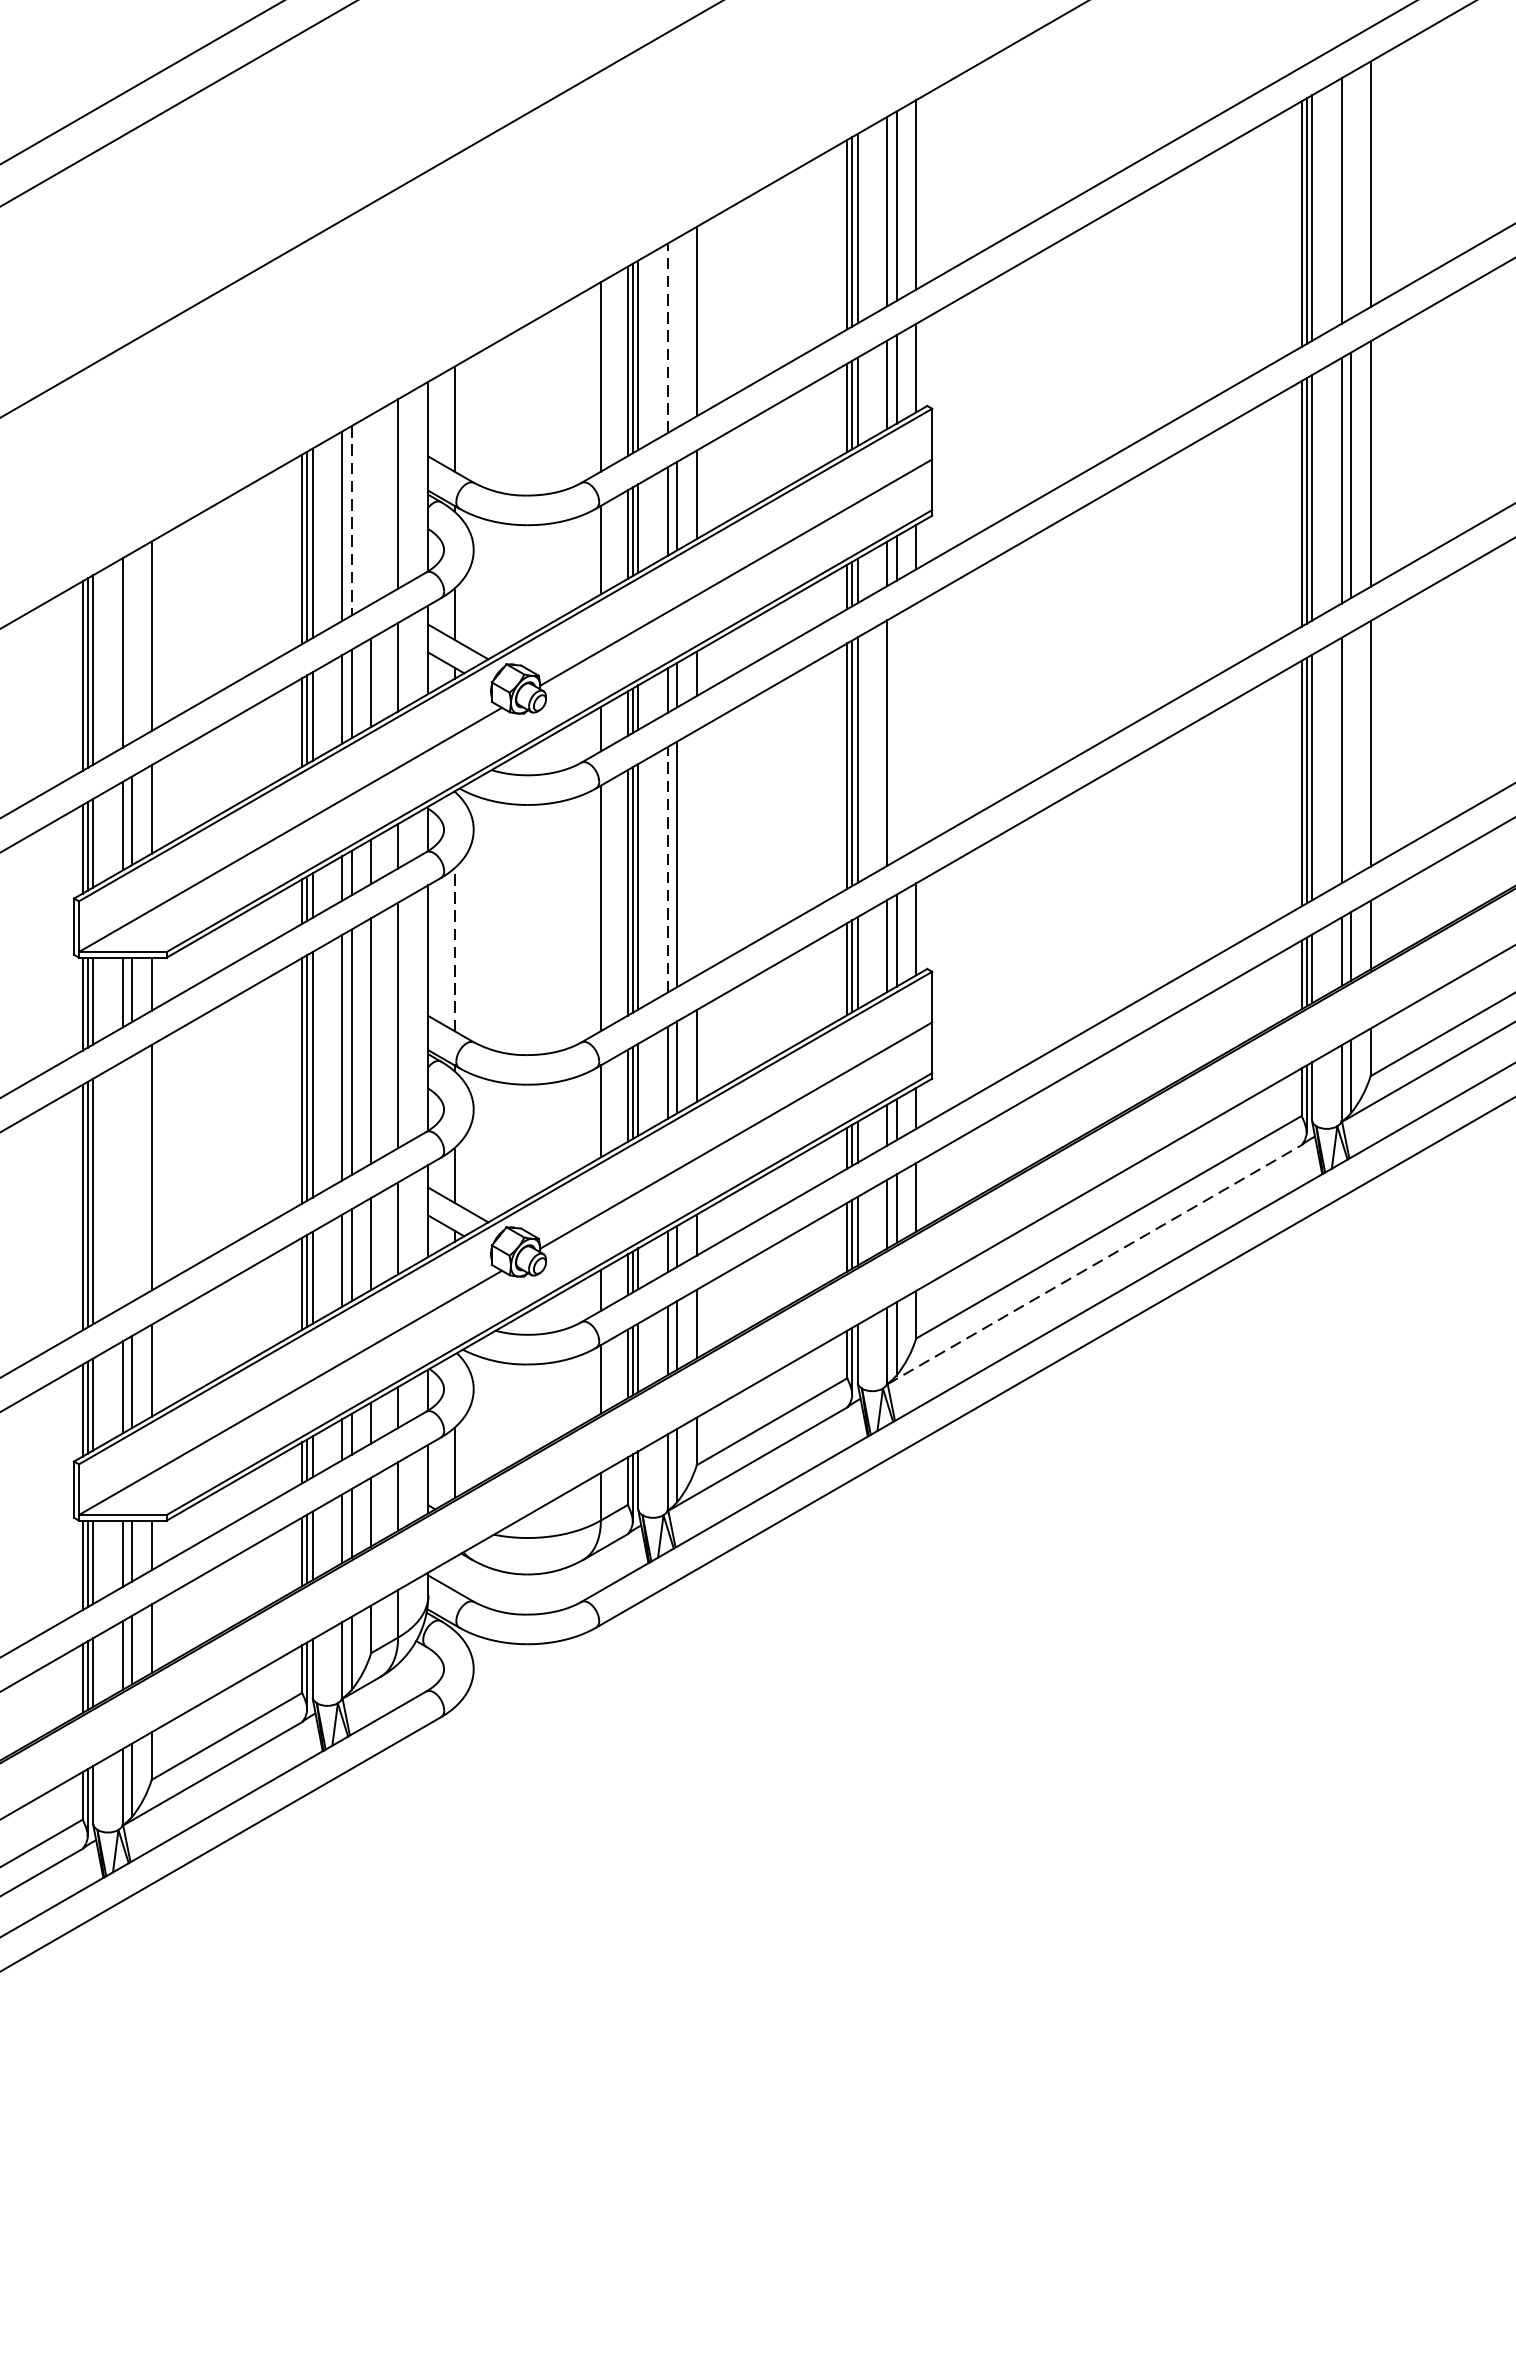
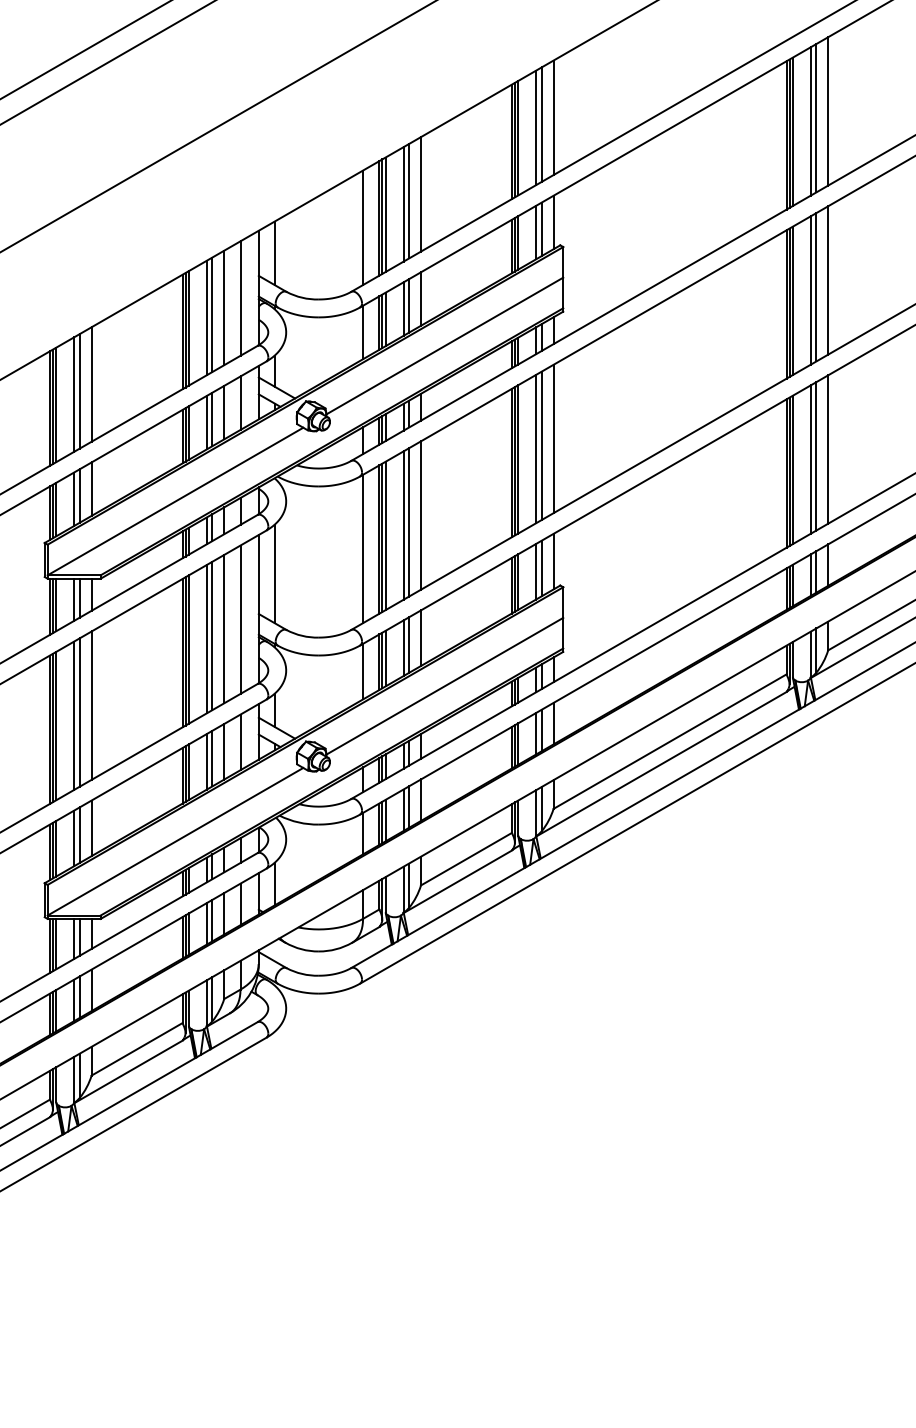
line: (1351, 196) -> (816, 118), added
line: (677, 331) -> (409, 200), added
line: (667, 336) -> (403, 203), dashed -> solid
line: (371, 508) -> (224, 307), added
line: (351, 522) -> (212, 315), dashed -> solid
line: (131, 647) -> (79, 391), added
line: (916, 725) -> (553, 438), added
line: (896, 737) -> (541, 445), added
line: (1351, 755) -> (816, 456), added
line: (697, 853) -> (421, 515), added
line: (667, 869) -> (403, 525), dashed -> solid
line: (454, 949) -> (274, 573), dashed -> solid
line: (131, 1179) -> (79, 712), added
line: (123, 1183) -> (74, 715), added
line: (1094, 1265) -> (661, 764), dashed -> solid

